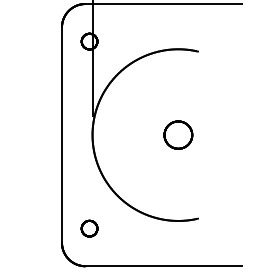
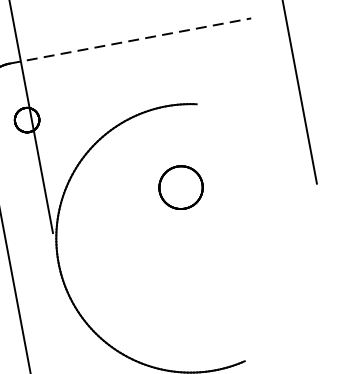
line: (164, 4) -> (131, 41), solid -> dashed
part: (178, 134) -> (181, 186), moved

